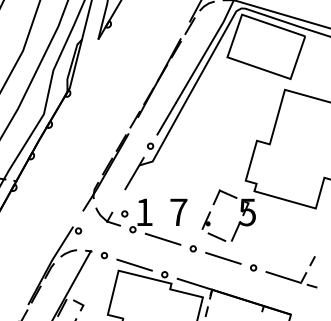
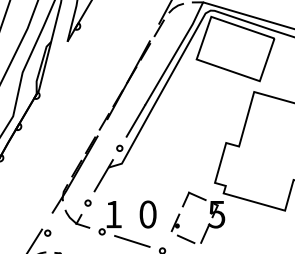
text: (178, 212) -> (147, 214), 7 -> 0
circle: (124, 213) -> (87, 202), moved

